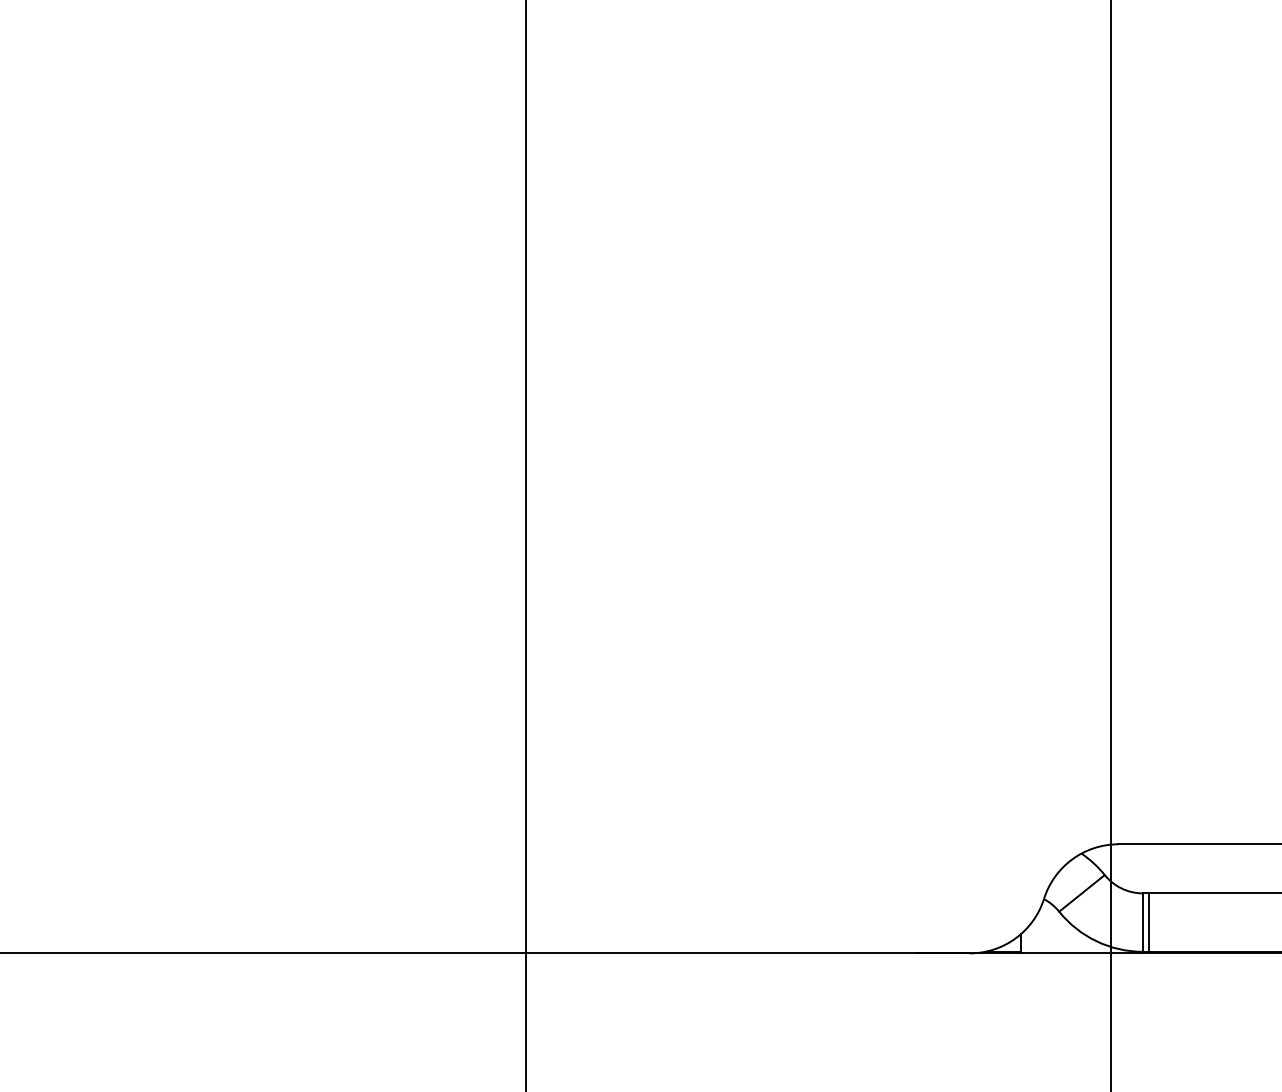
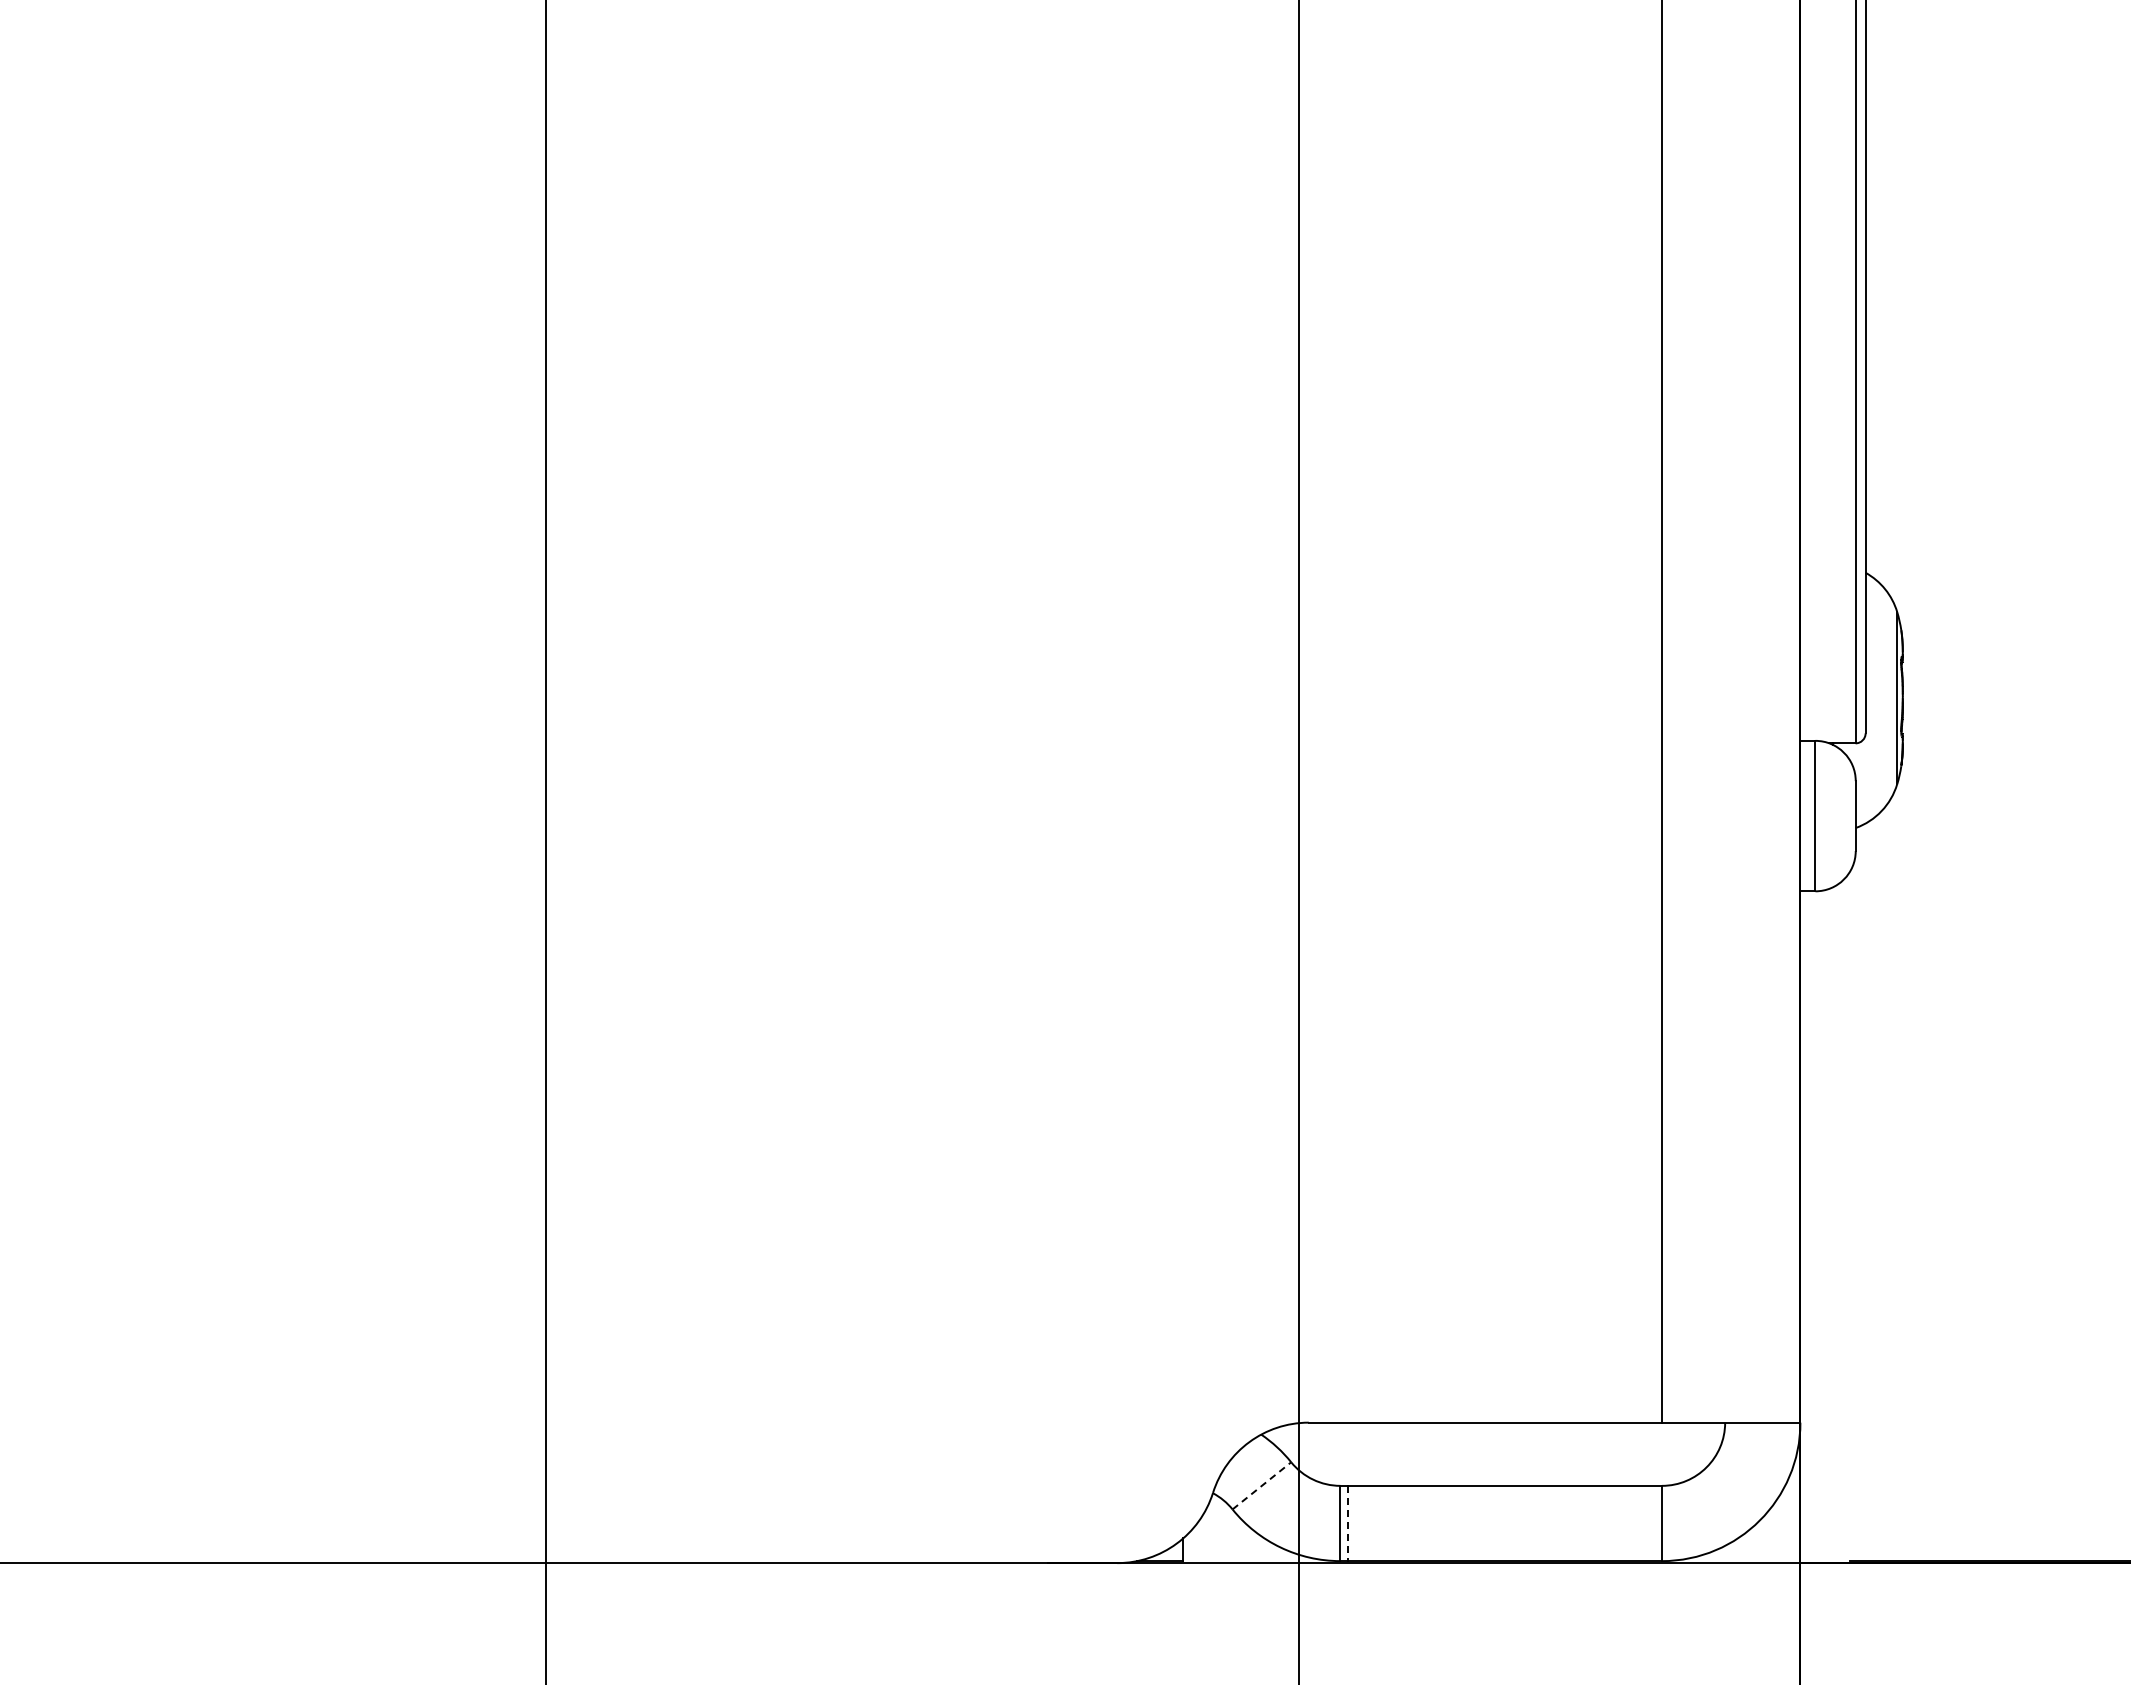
line: (1081, 893) -> (1261, 1485), solid -> dashed
line: (1148, 922) -> (1347, 1523), solid -> dashed

